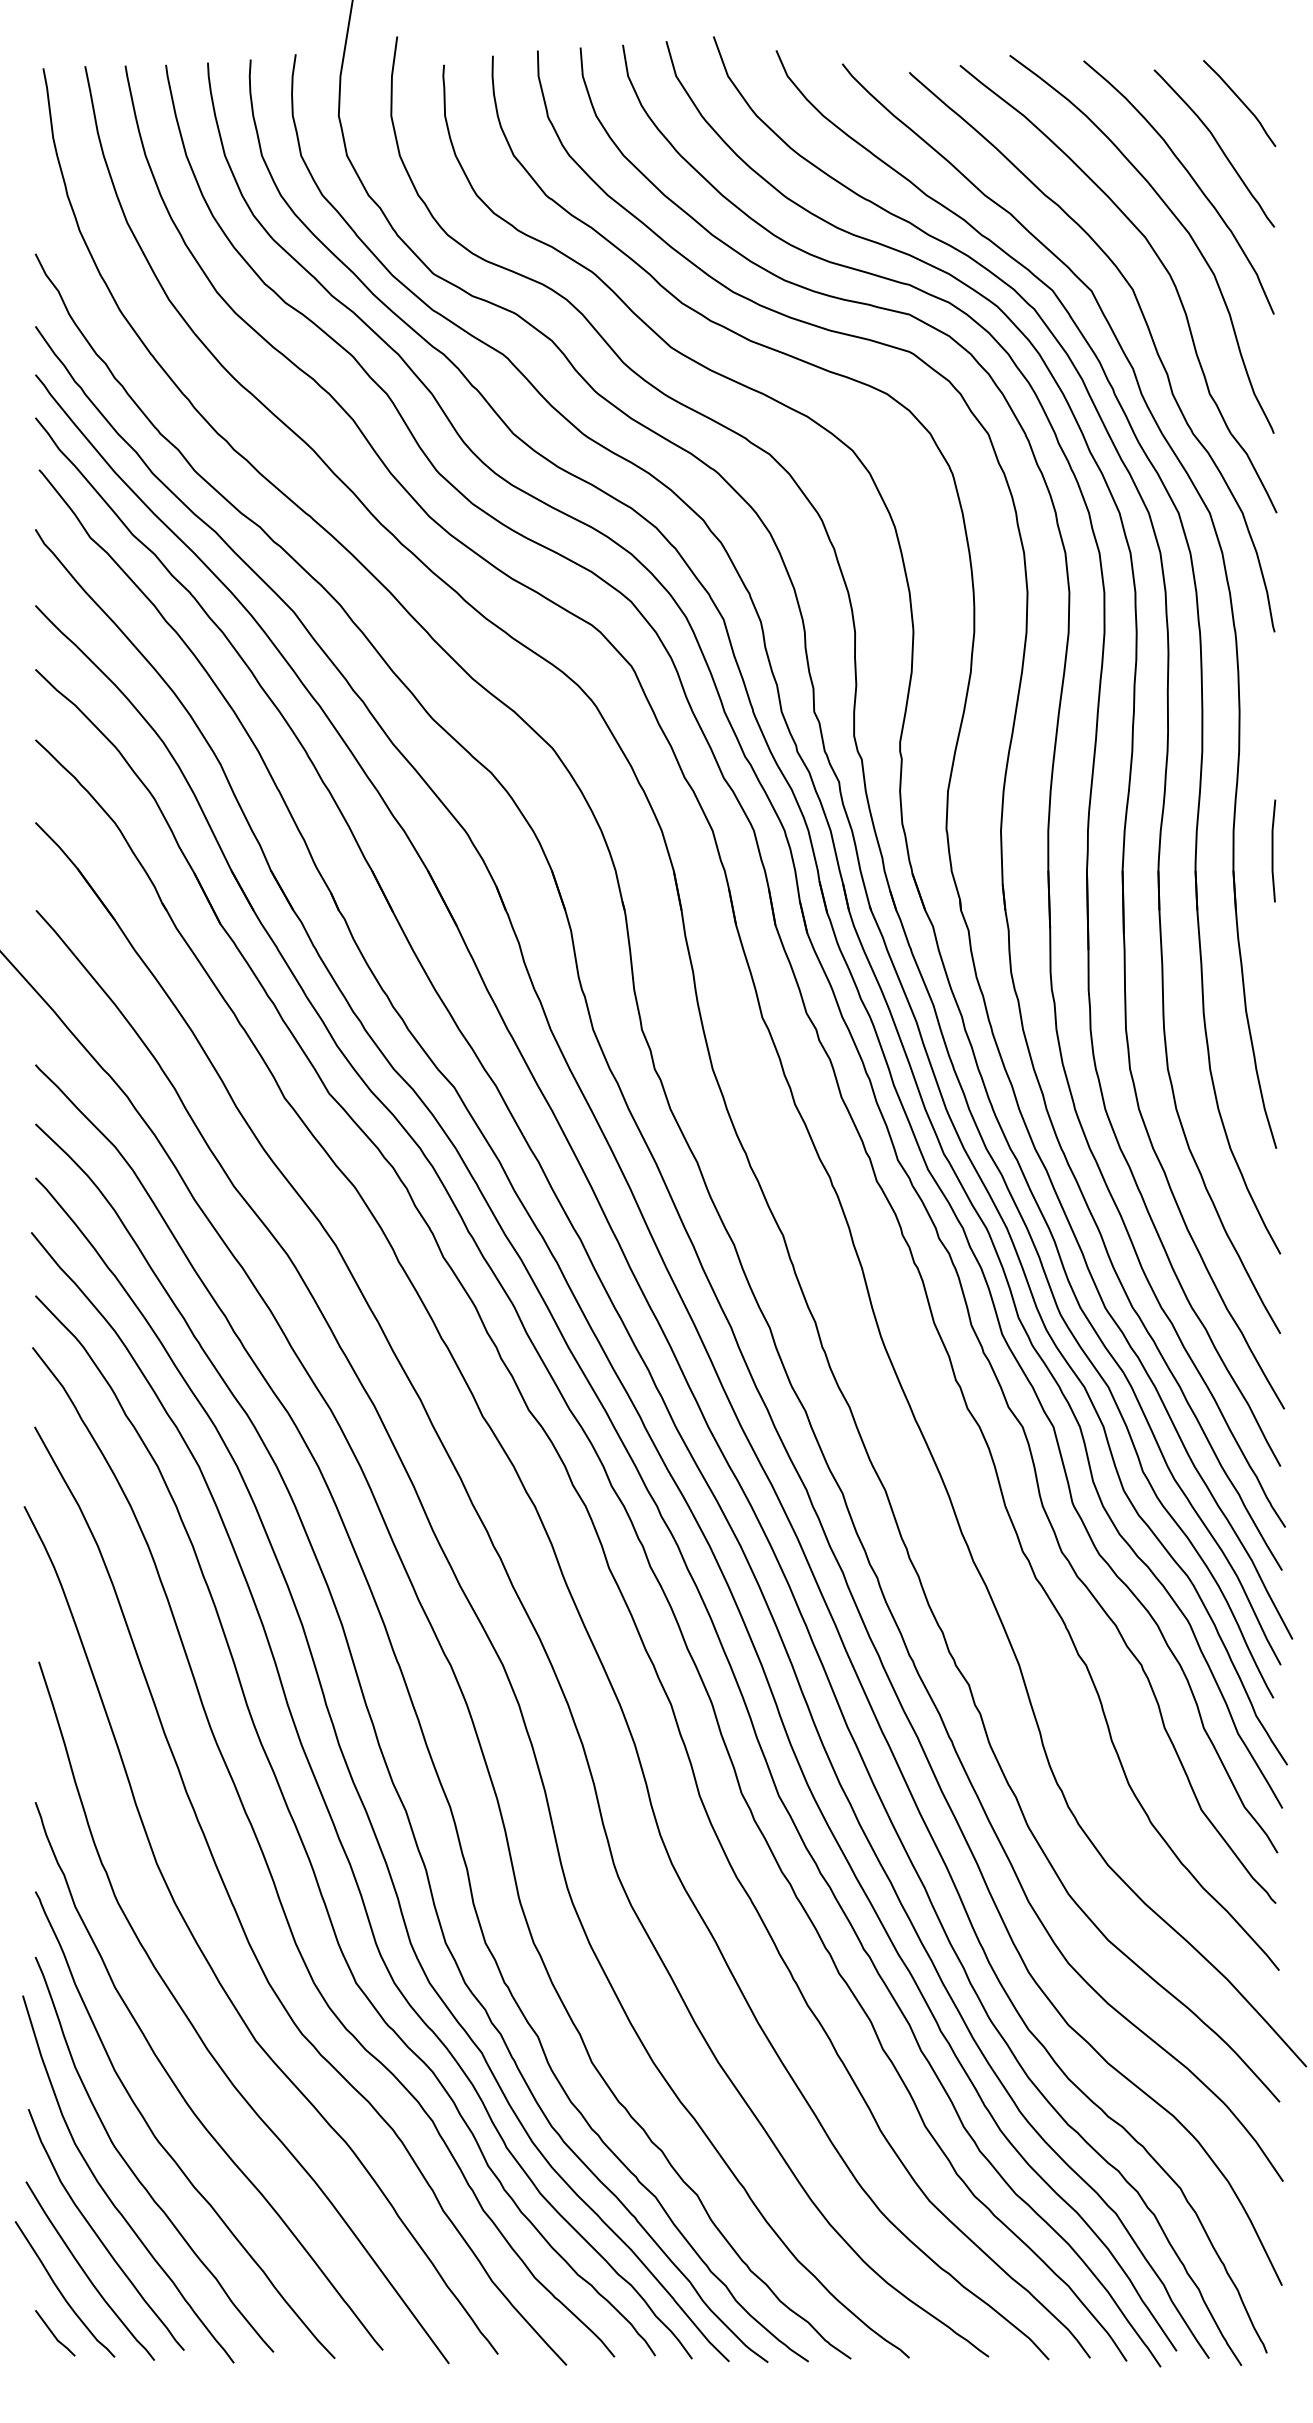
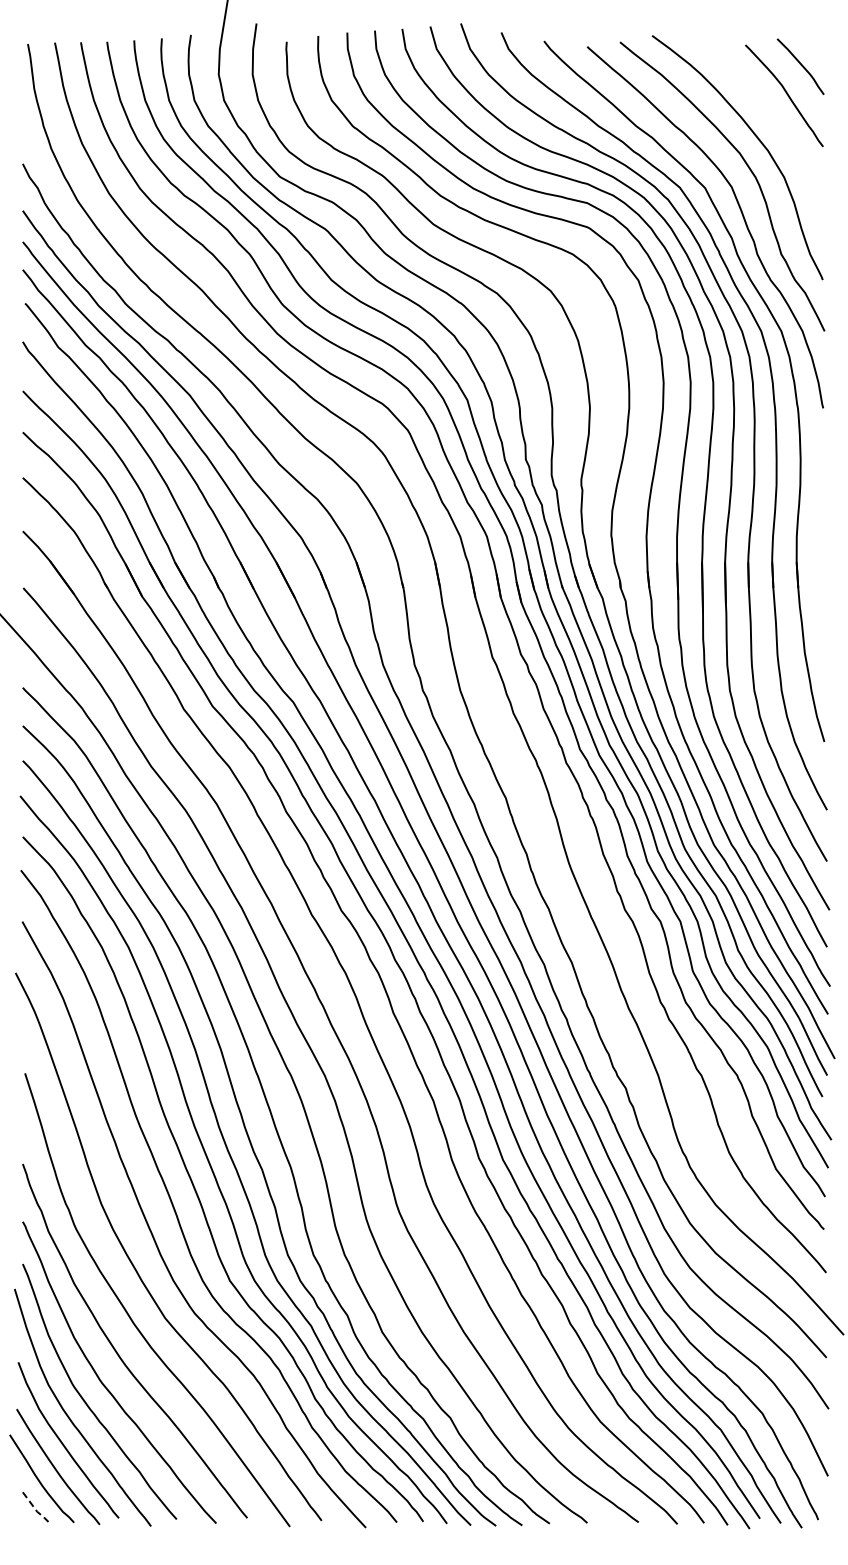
curve: (1189, 177) -> (768, 114), removed
line: (1273, 850) -> (822, 549), removed
line: (55, 2336) -> (35, 1509), solid -> dashed

